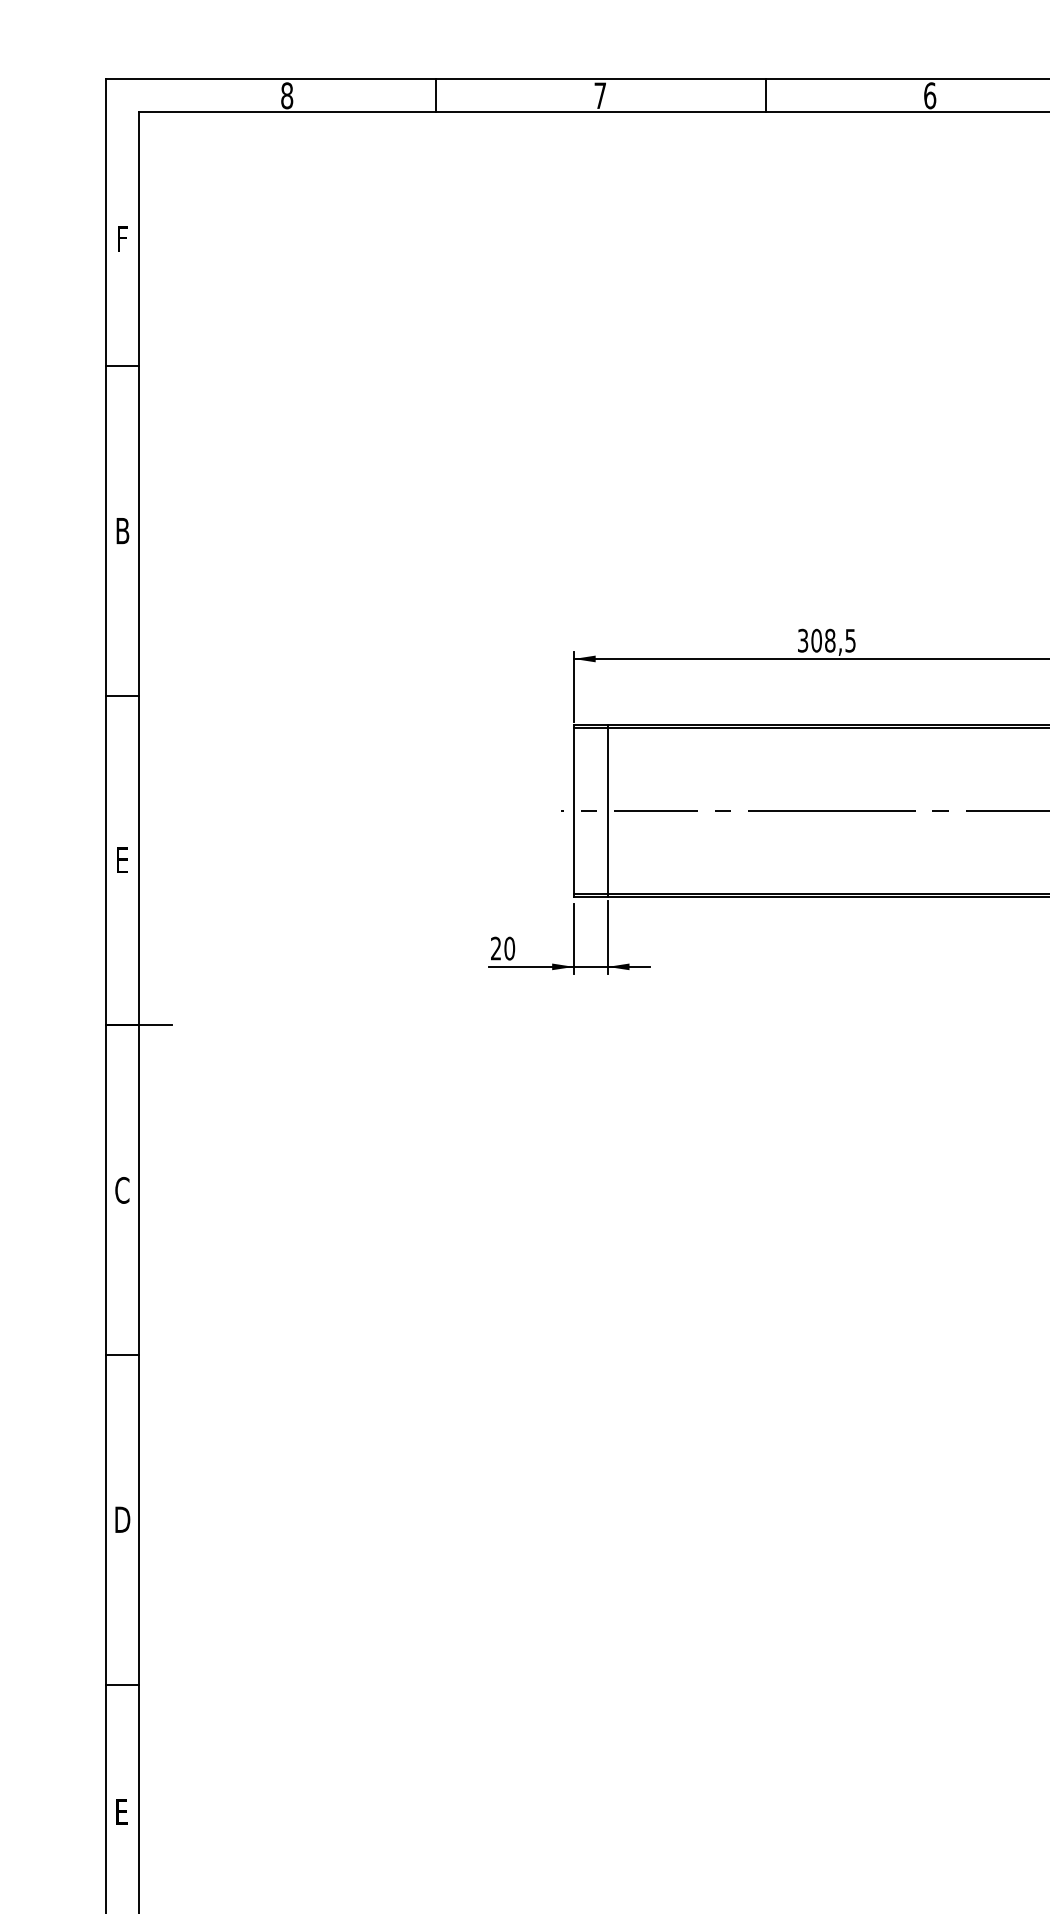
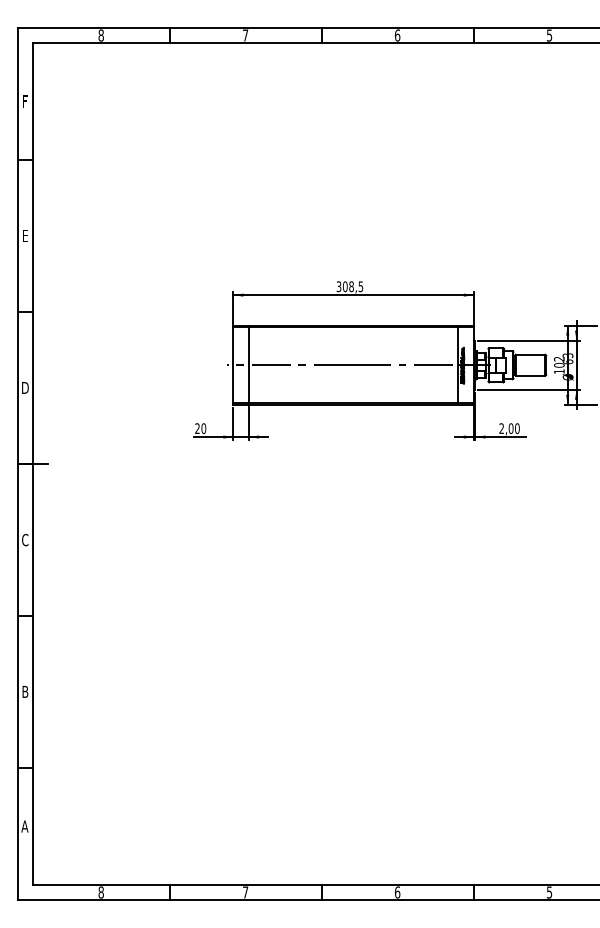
text: (122, 531) -> (25, 236), B -> E
text: (122, 859) -> (25, 387), E -> D
text: (122, 1518) -> (25, 691), D -> B
text: (120, 1811) -> (24, 826), E -> A

